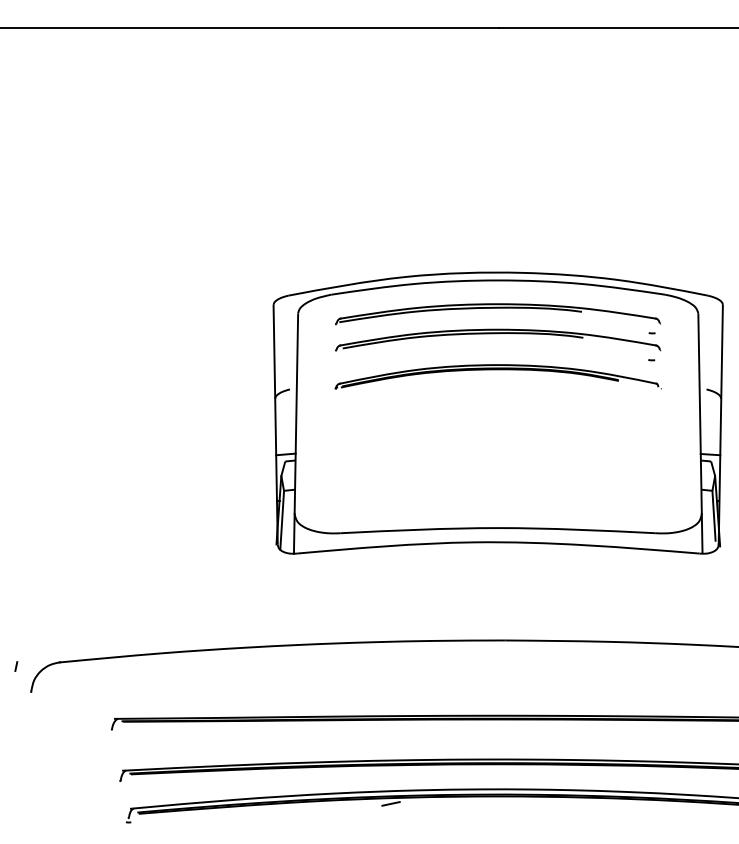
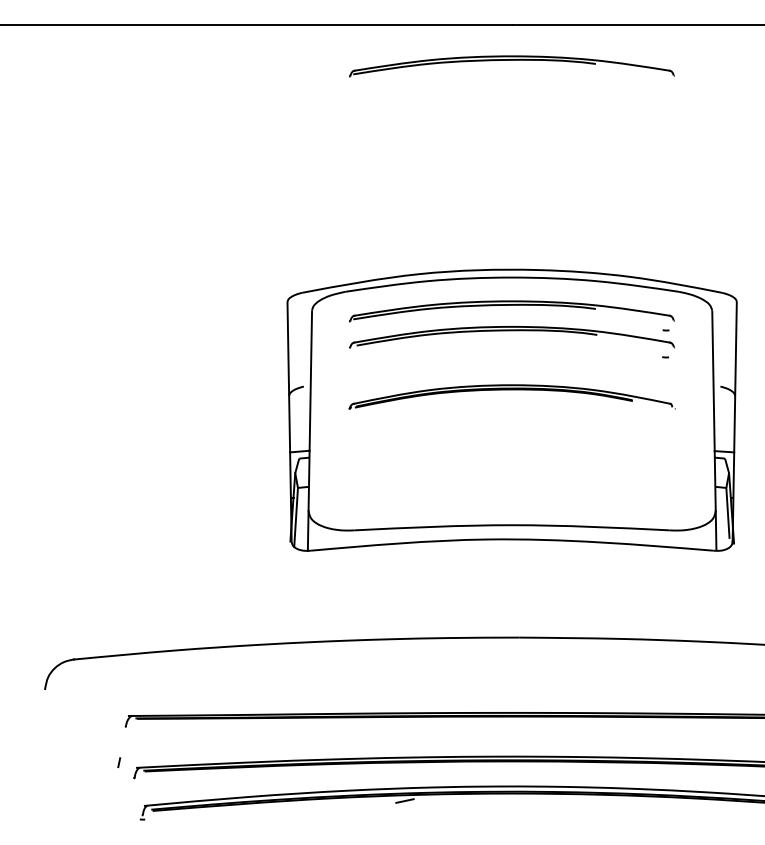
part: (497, 69) -> (511, 66), added
part: (497, 376) -> (511, 396), moved
line: (16, 666) -> (119, 762), moved

